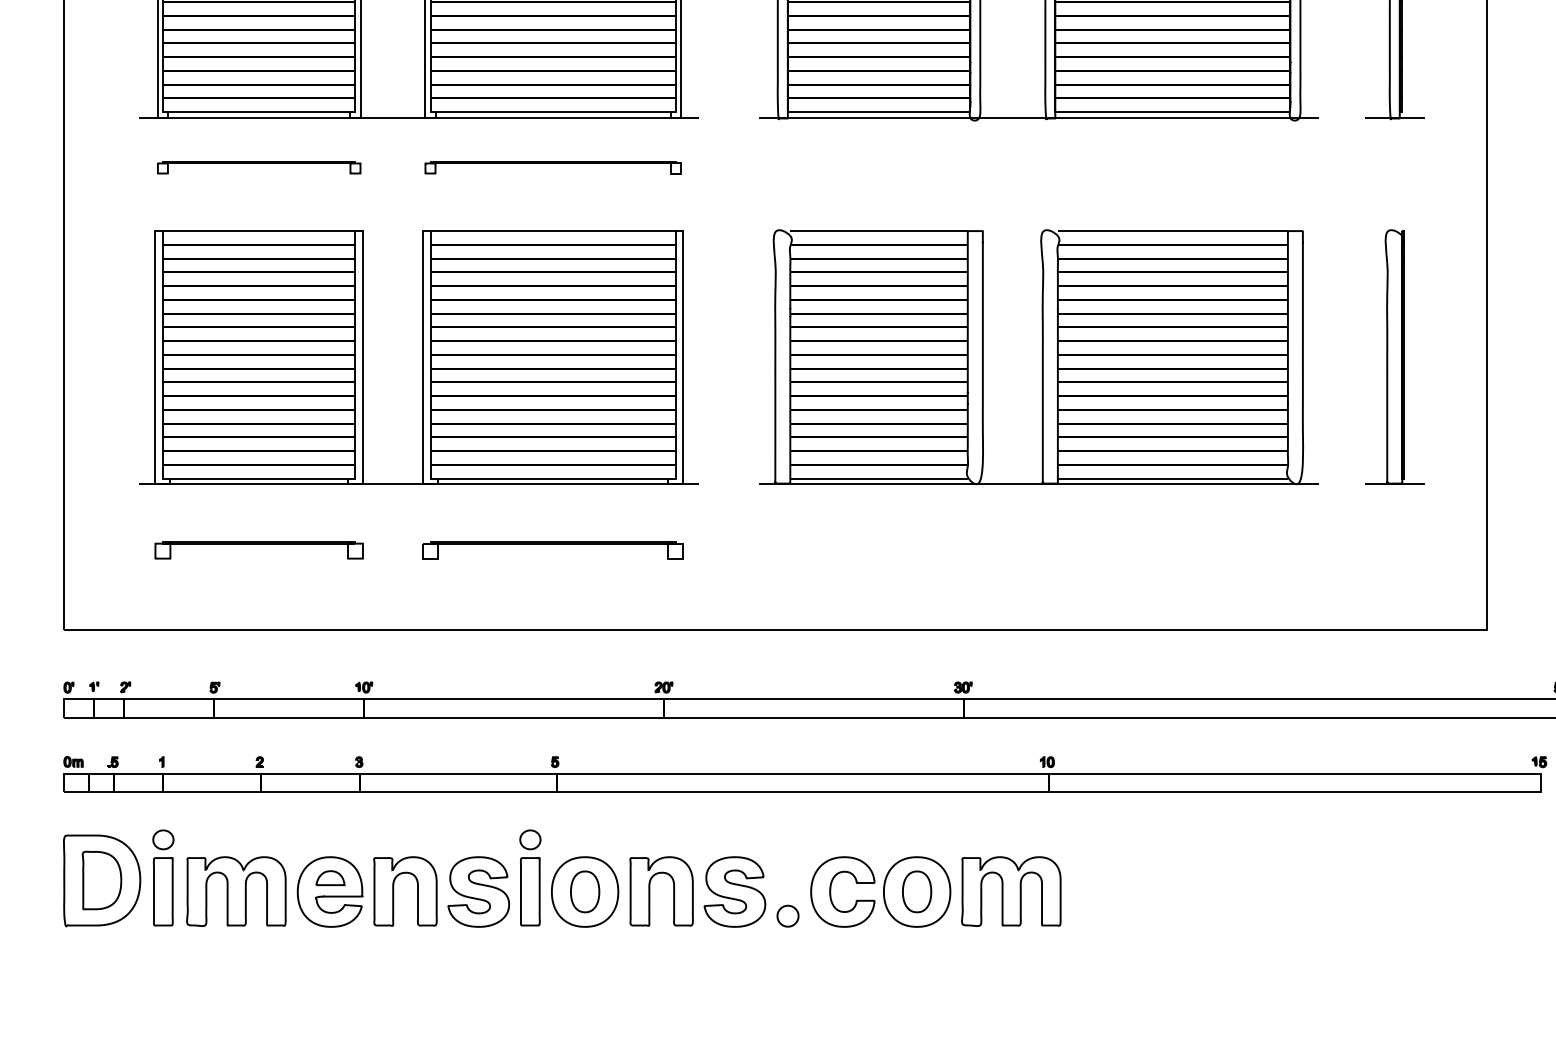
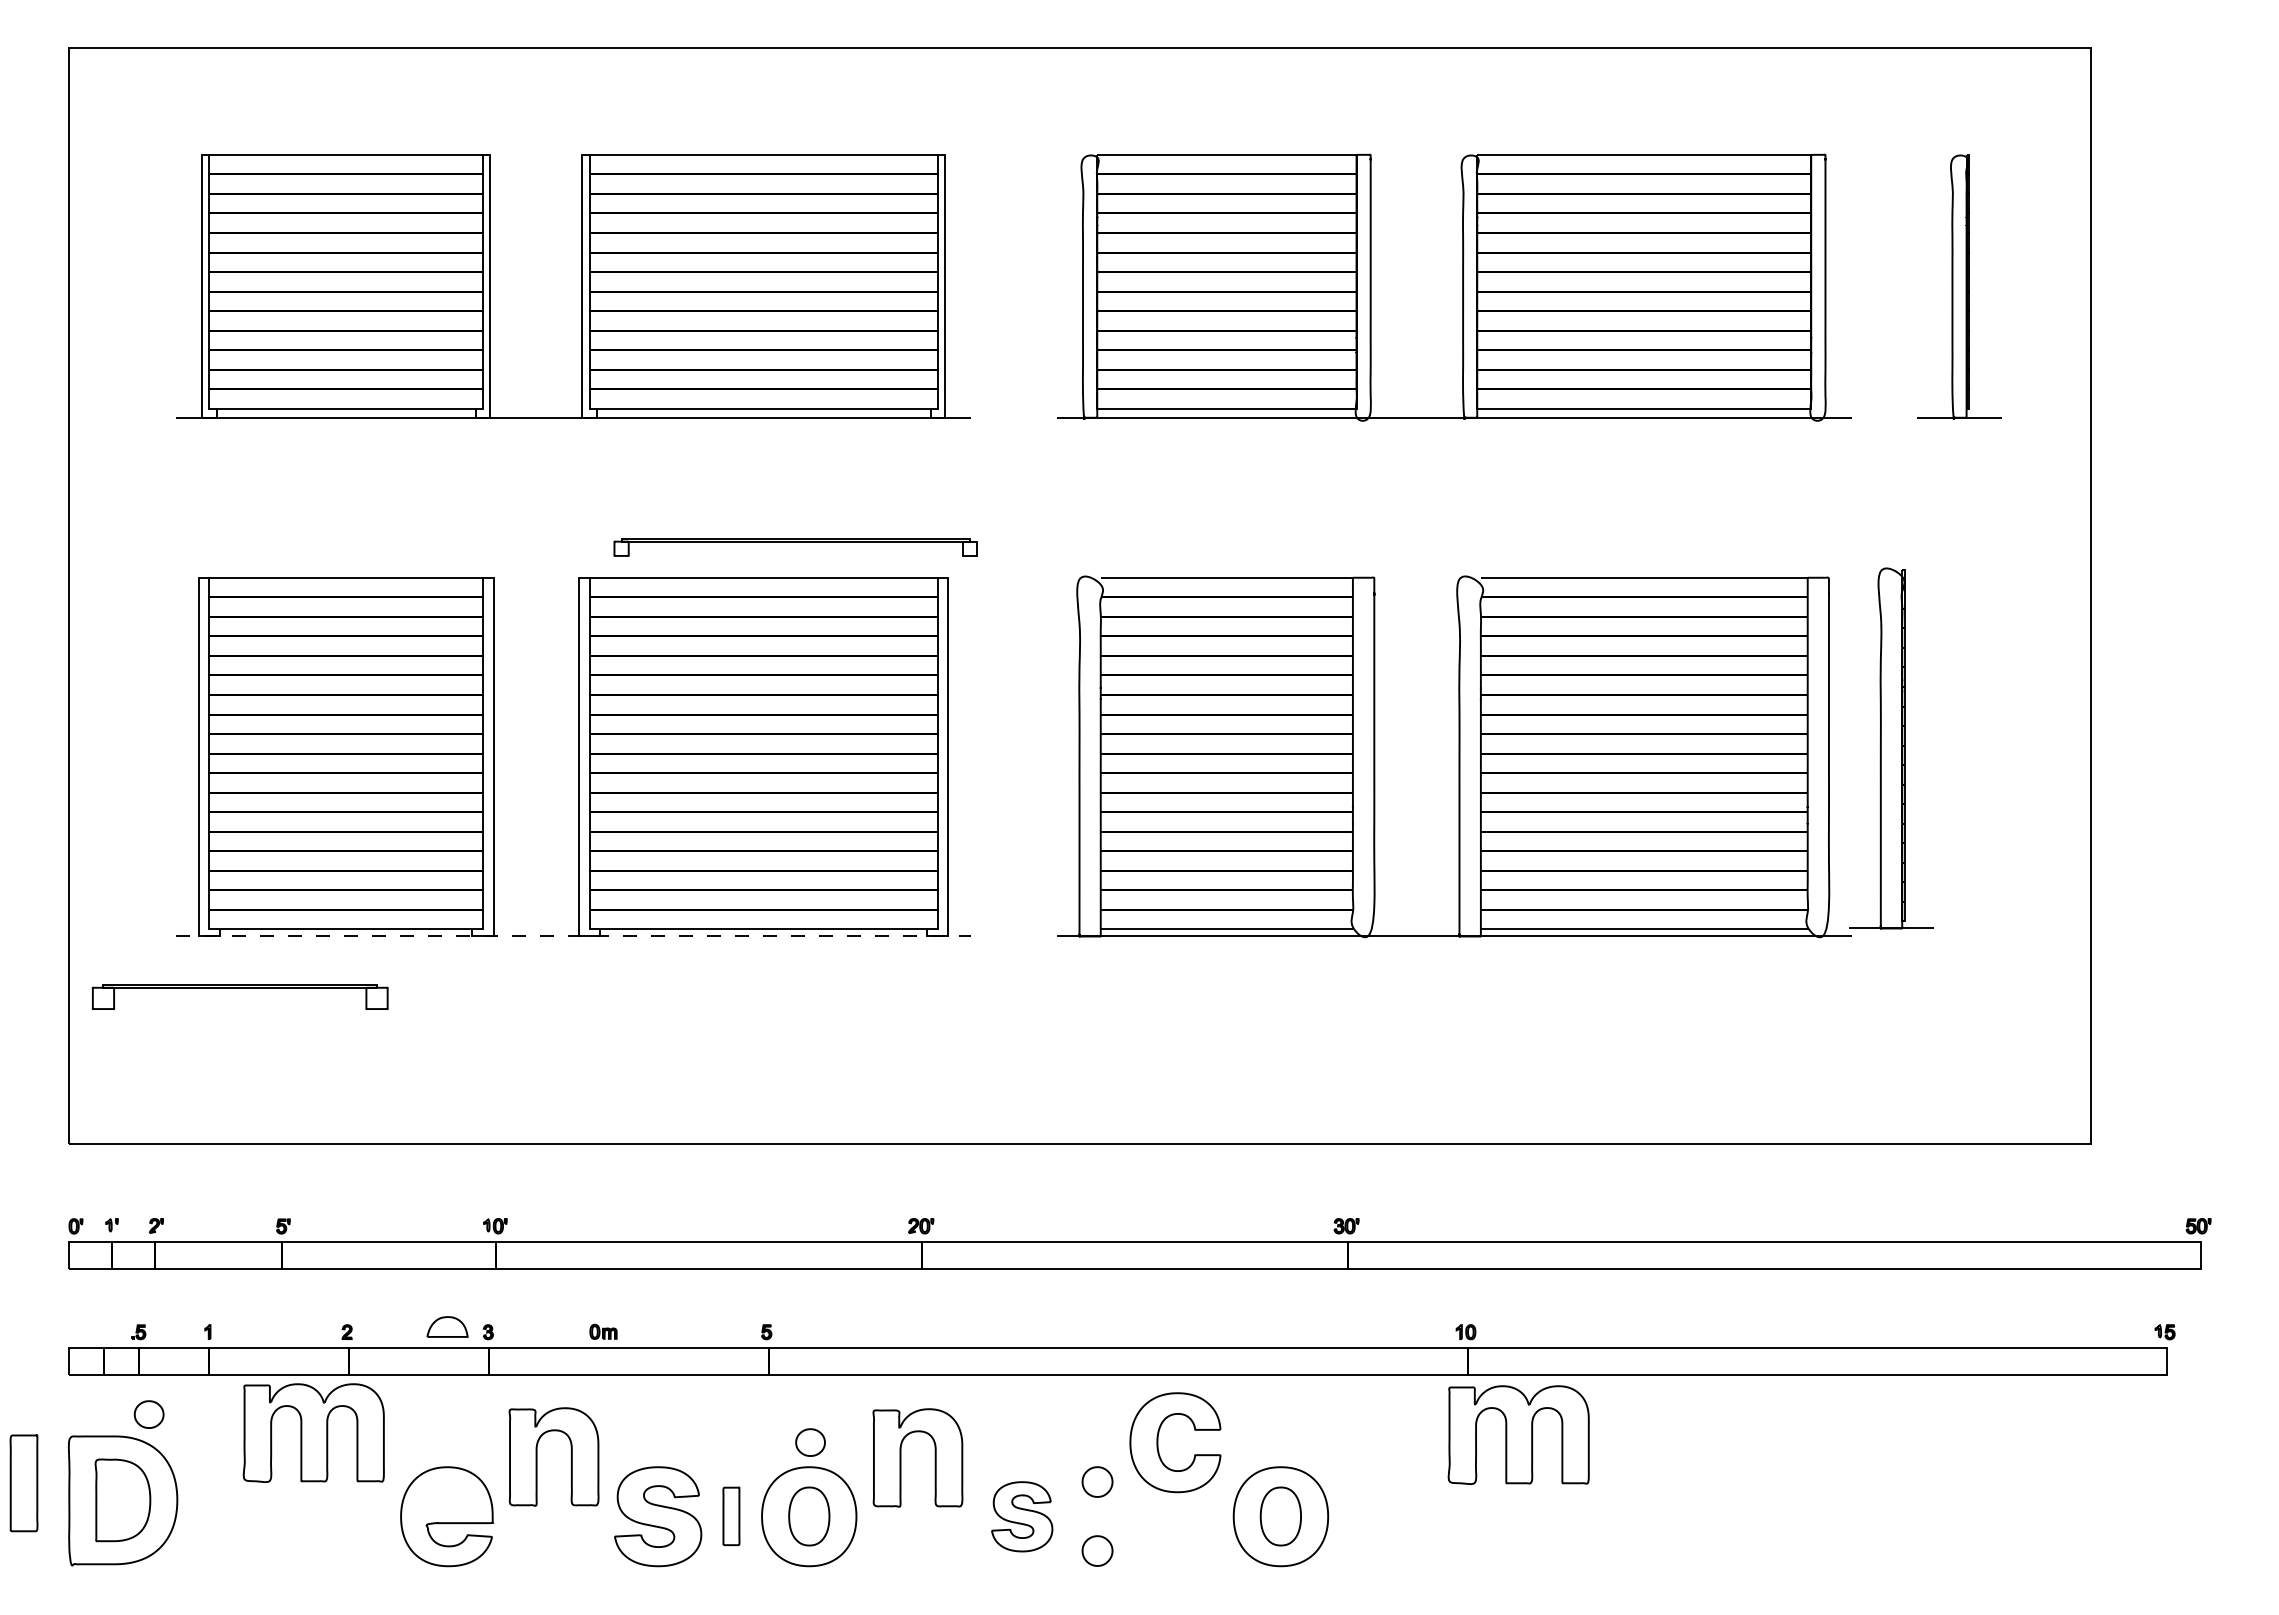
part: (259, 167) -> (346, 487), removed
part: (552, 167) -> (795, 547), moved
part: (1394, 356) -> (1891, 748), moved
line: (419, 483) -> (573, 936), solid -> dashed
part: (258, 544) -> (239, 988), moved
part: (552, 544) -> (763, 1022), removed
part: (73, 761) -> (603, 1331), moved
part: (162, 839) -> (148, 1414), moved
part: (530, 839) -> (810, 1442), moved
part: (788, 867) -> (1097, 1481), added
part: (330, 877) -> (447, 1326), moved
part: (162, 891) -> (23, 1483), moved
part: (236, 891) -> (313, 1432), moved
part: (393, 891) -> (537, 1456), moved
part: (530, 891) -> (731, 1516), size x0.6
part: (650, 891) -> (901, 1457), moved
part: (735, 891) -> (1022, 1516), size x0.7
part: (830, 891) -> (1158, 1442), moved
part: (1011, 891) -> (1518, 1434), moved

